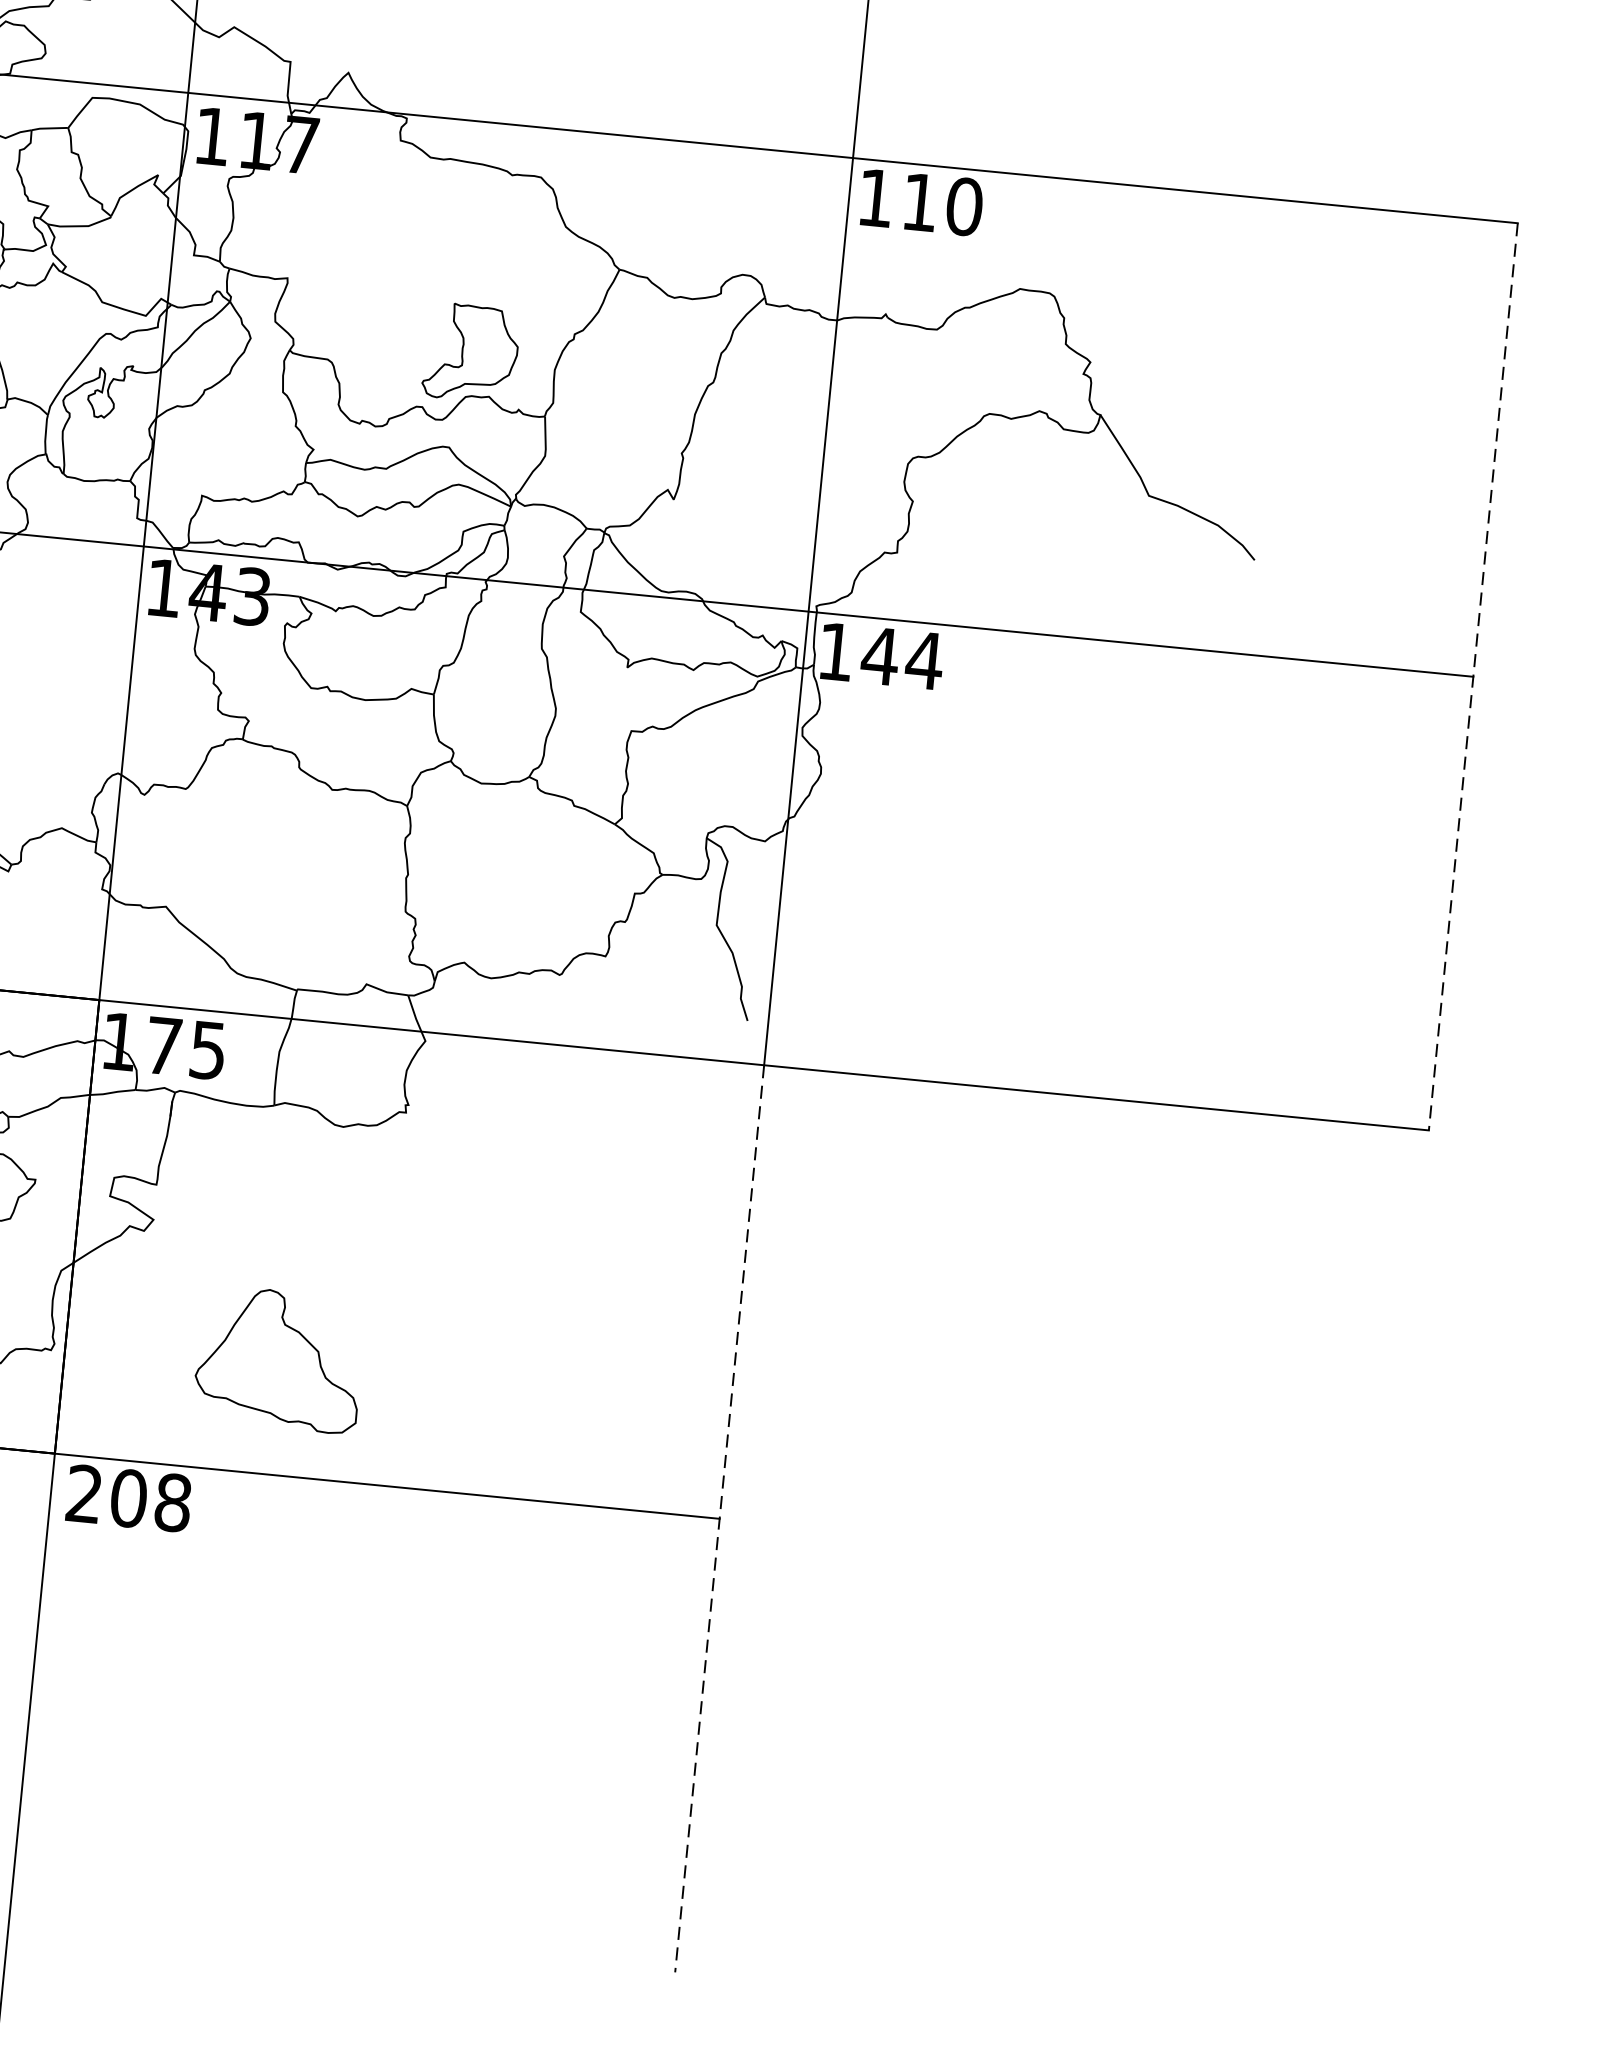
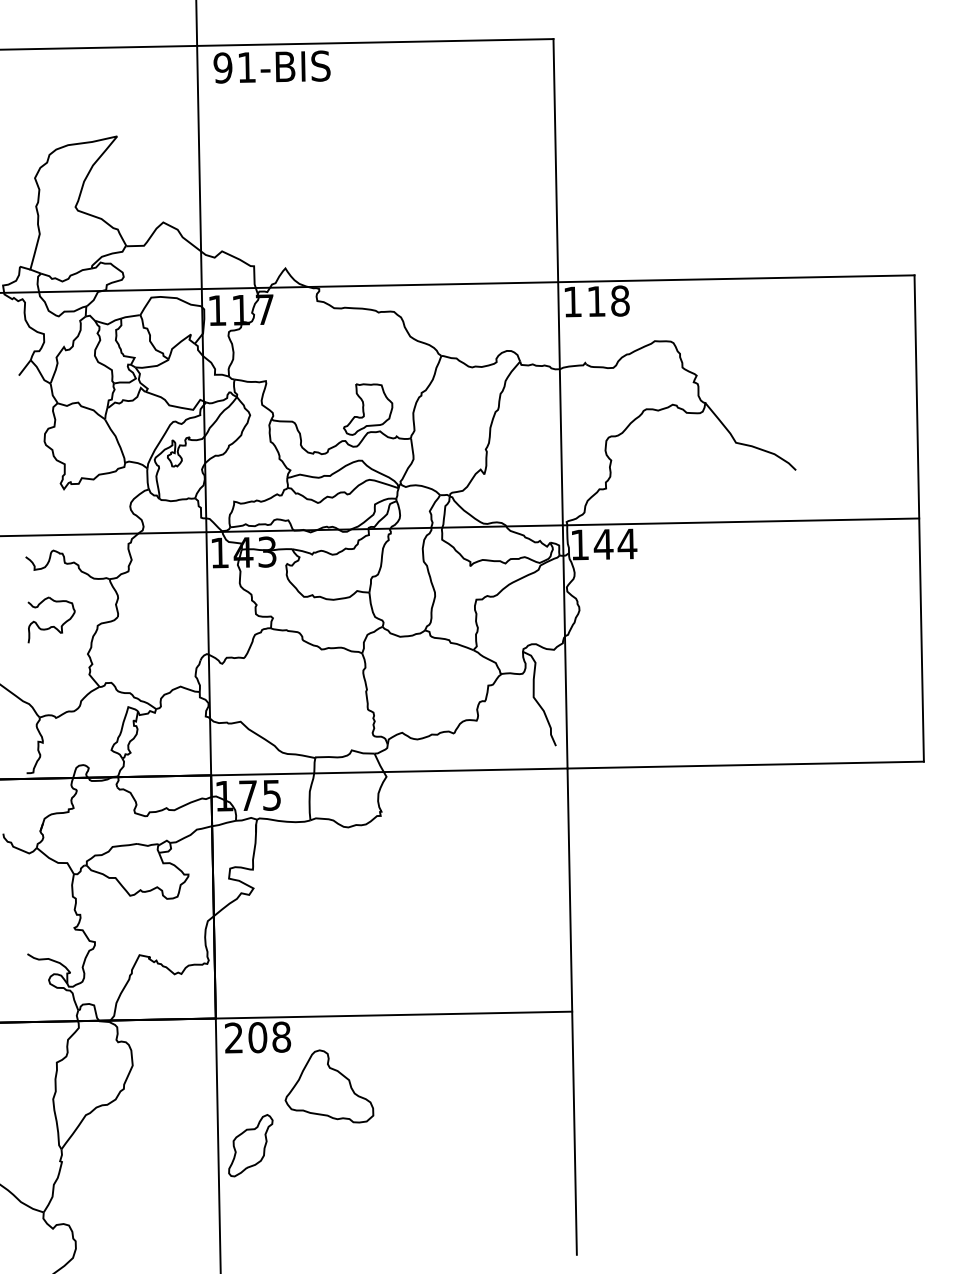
text: (965, 205) -> (620, 300), 110 -> 118
line: (1473, 678) -> (919, 519), dashed -> solid
part: (280, 1359) -> (329, 1086), moved
line: (720, 1520) -> (572, 1012), dashed -> solid
part: (91, 1697) -> (250, 1145), added

